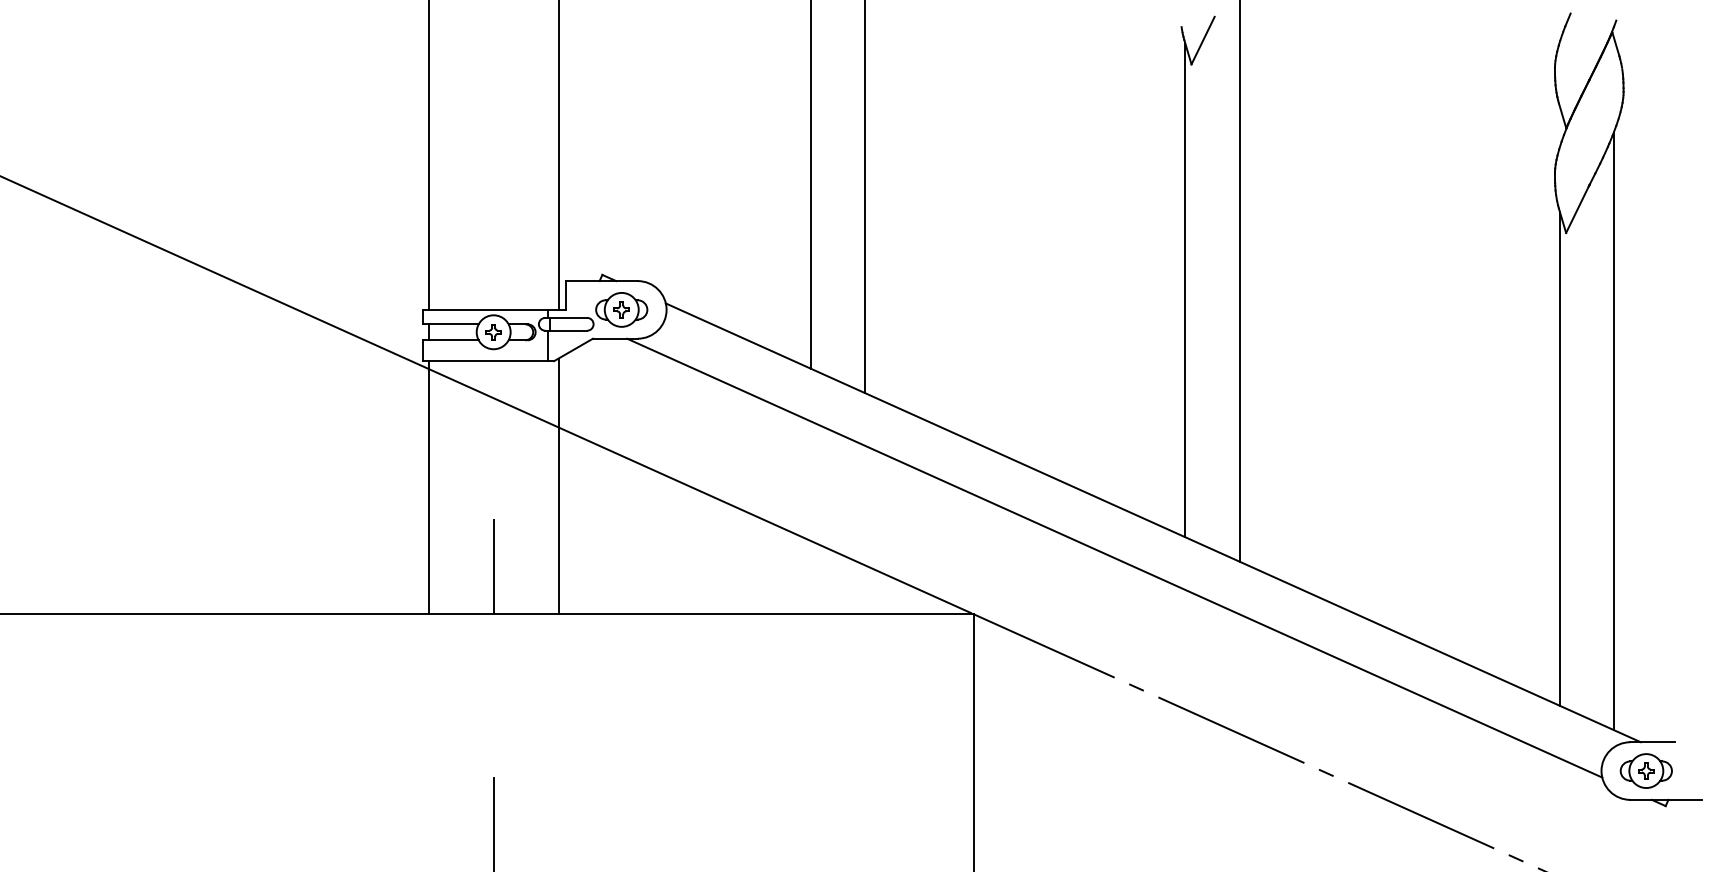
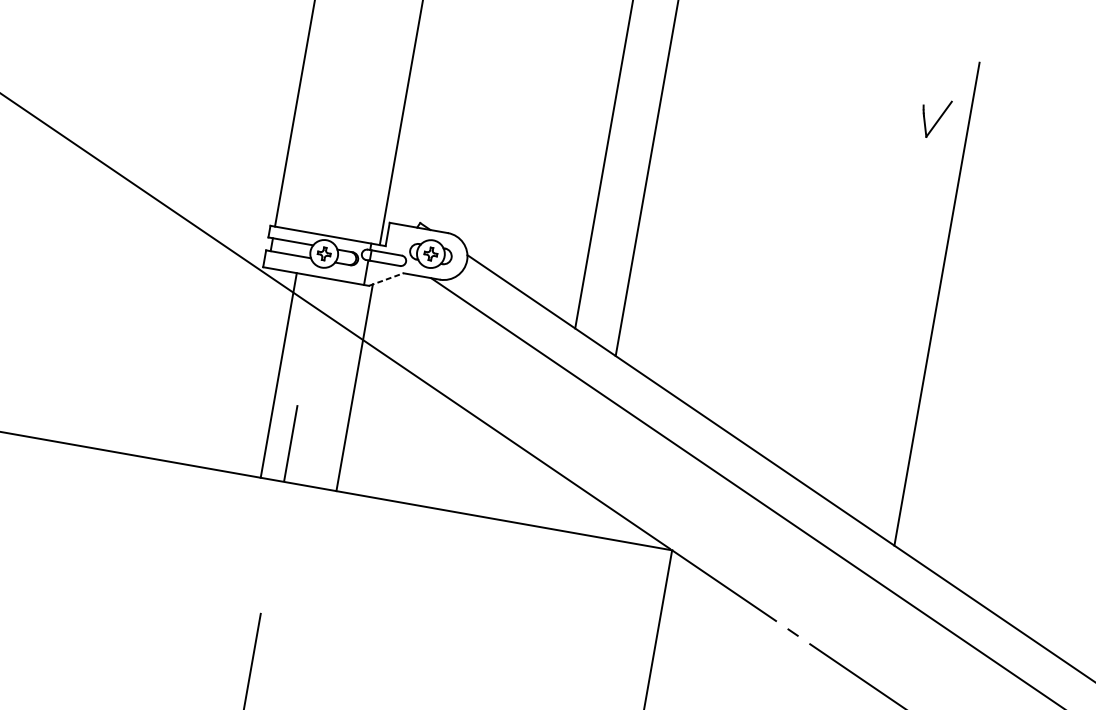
line: (1185, 290) -> (889, 318), removed
line: (573, 349) -> (386, 279), solid -> dashed
line: (428, 487) -> (278, 375), moved

